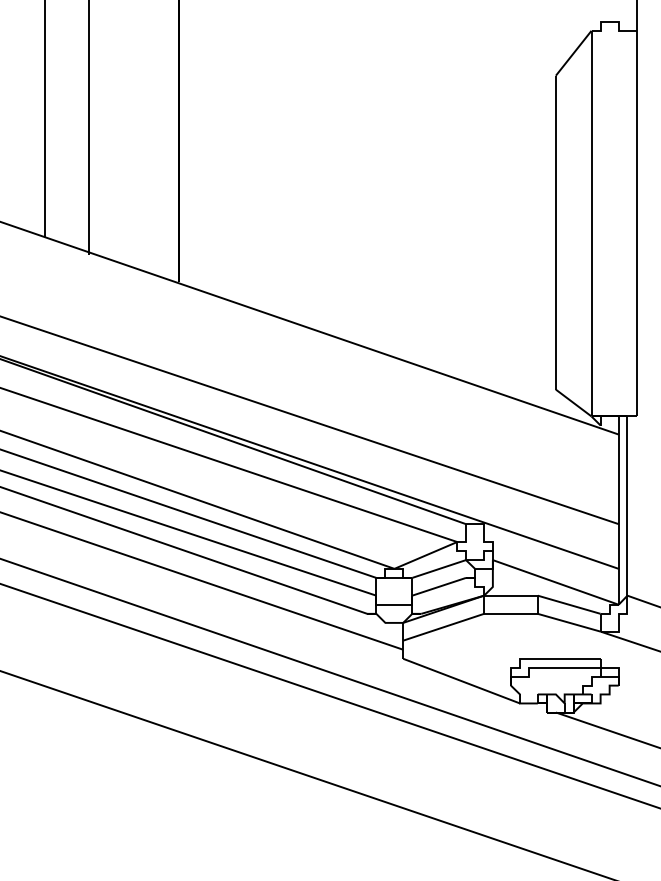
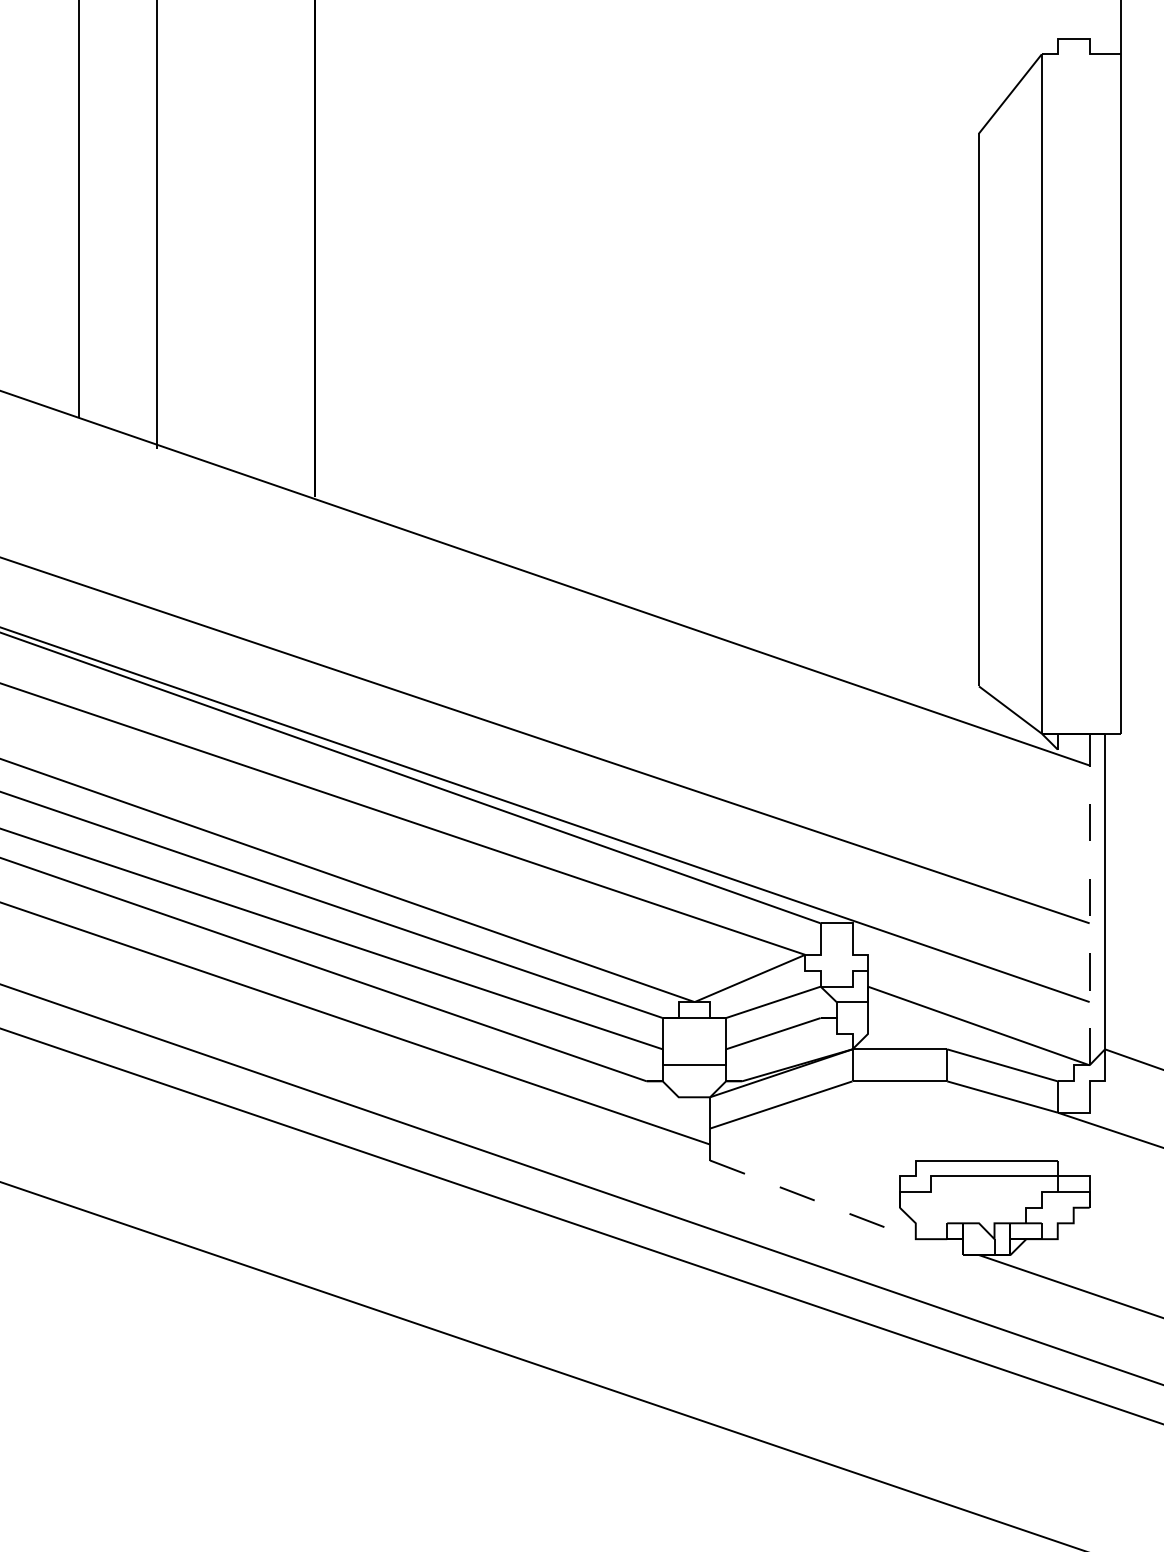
line: (618, 510) -> (1089, 899), solid -> dashed
line: (461, 681) -> (812, 1200), solid -> dashed

